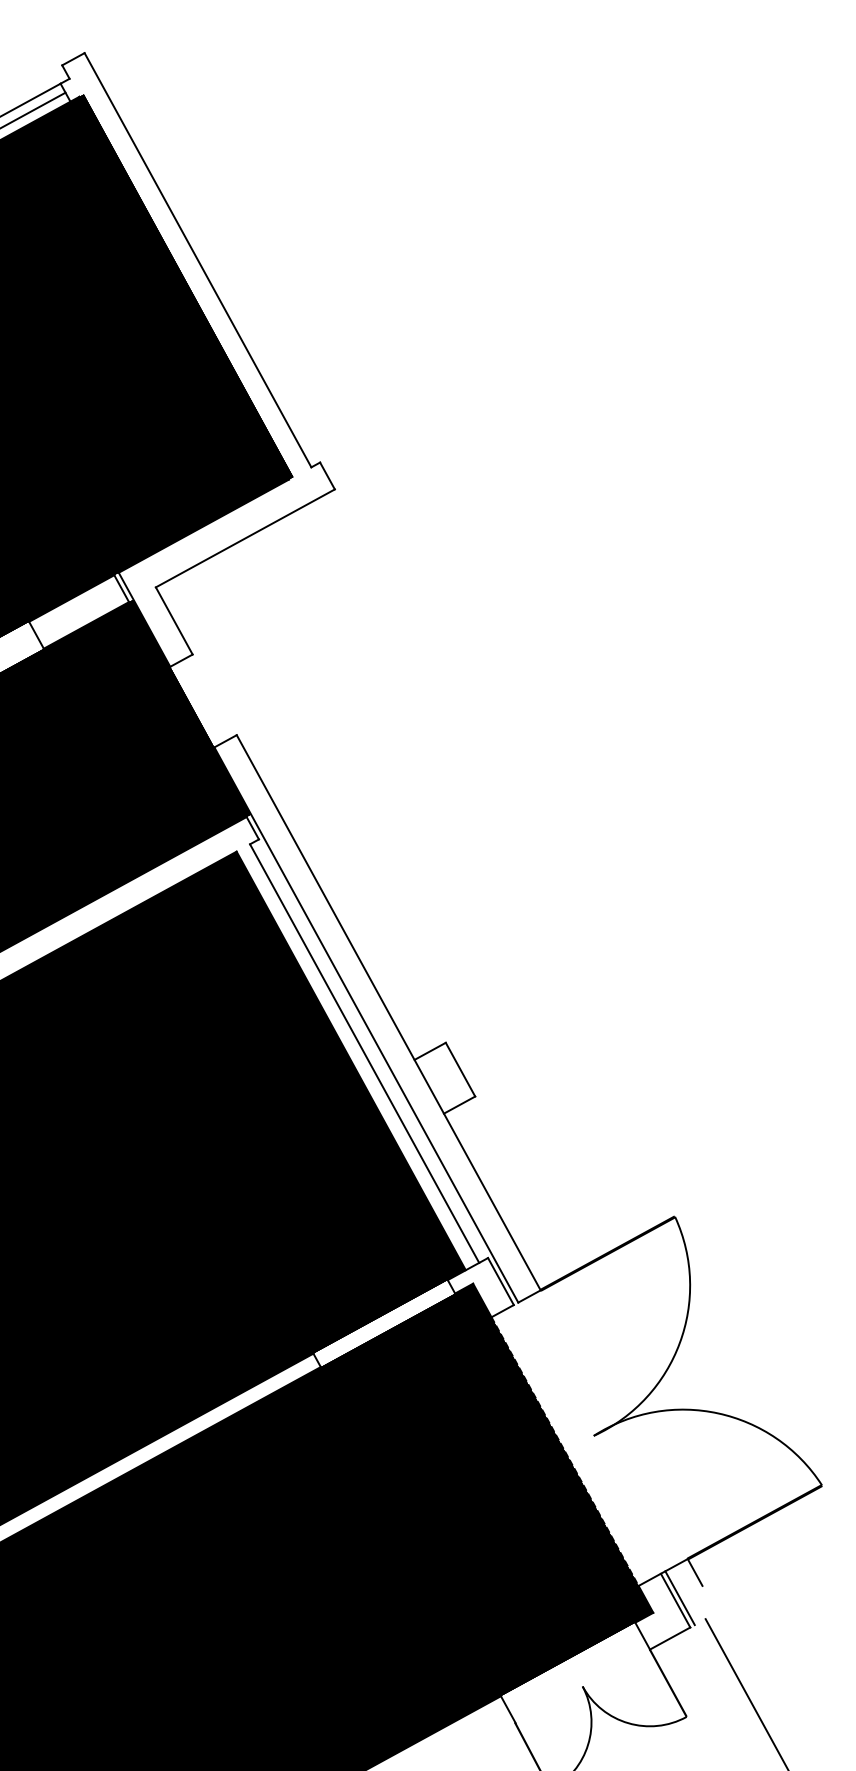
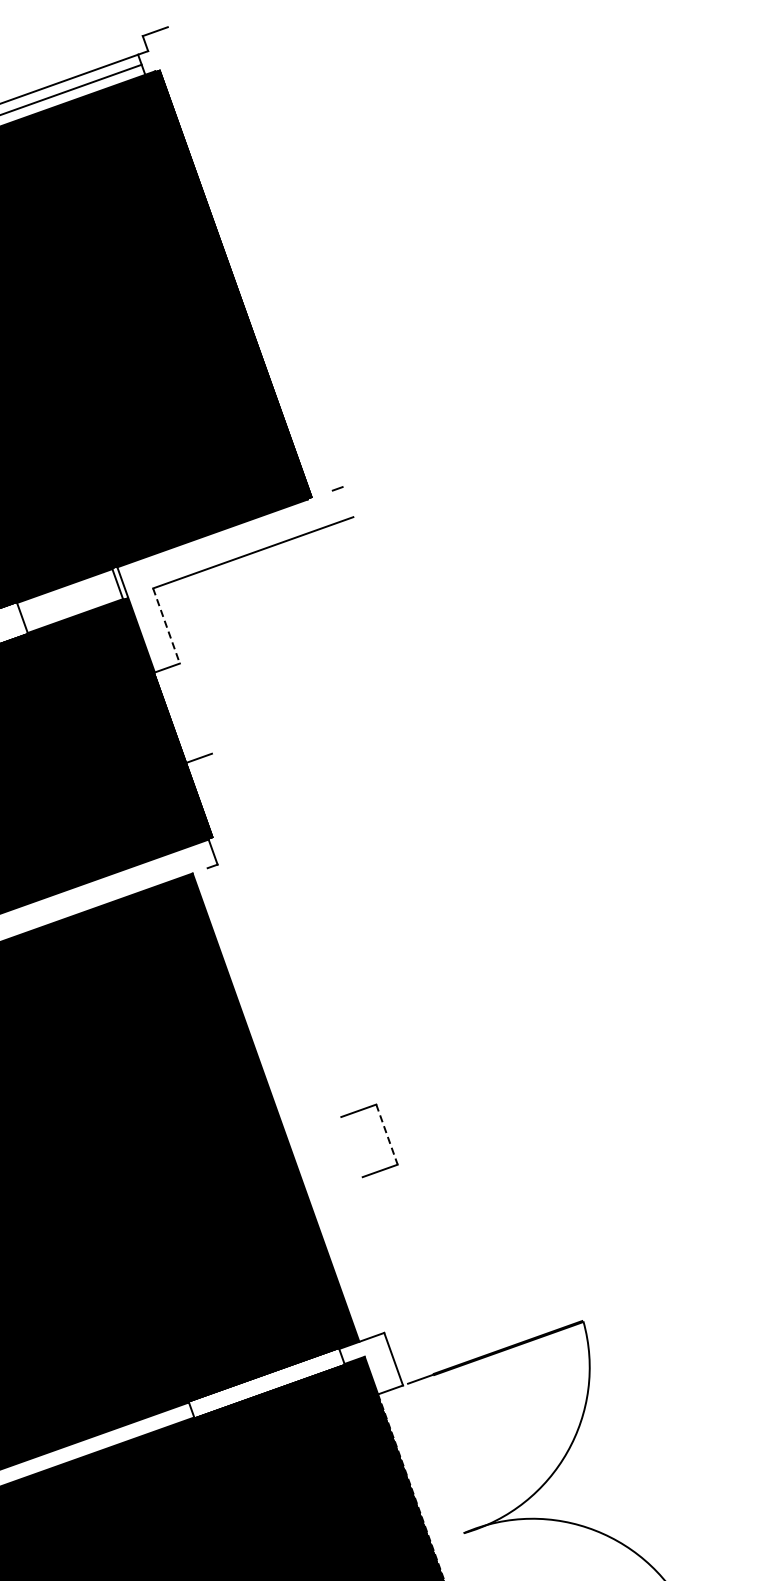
line: (197, 260) -> (249, 259), removed
line: (327, 475) -> (348, 501), removed
line: (174, 621) -> (166, 626), solid -> dashed
line: (388, 1012) -> (322, 1063), removed
line: (366, 1024) -> (297, 1072), removed
line: (364, 1053) -> (290, 1102), removed
line: (460, 1069) -> (387, 1134), solid -> dashed

